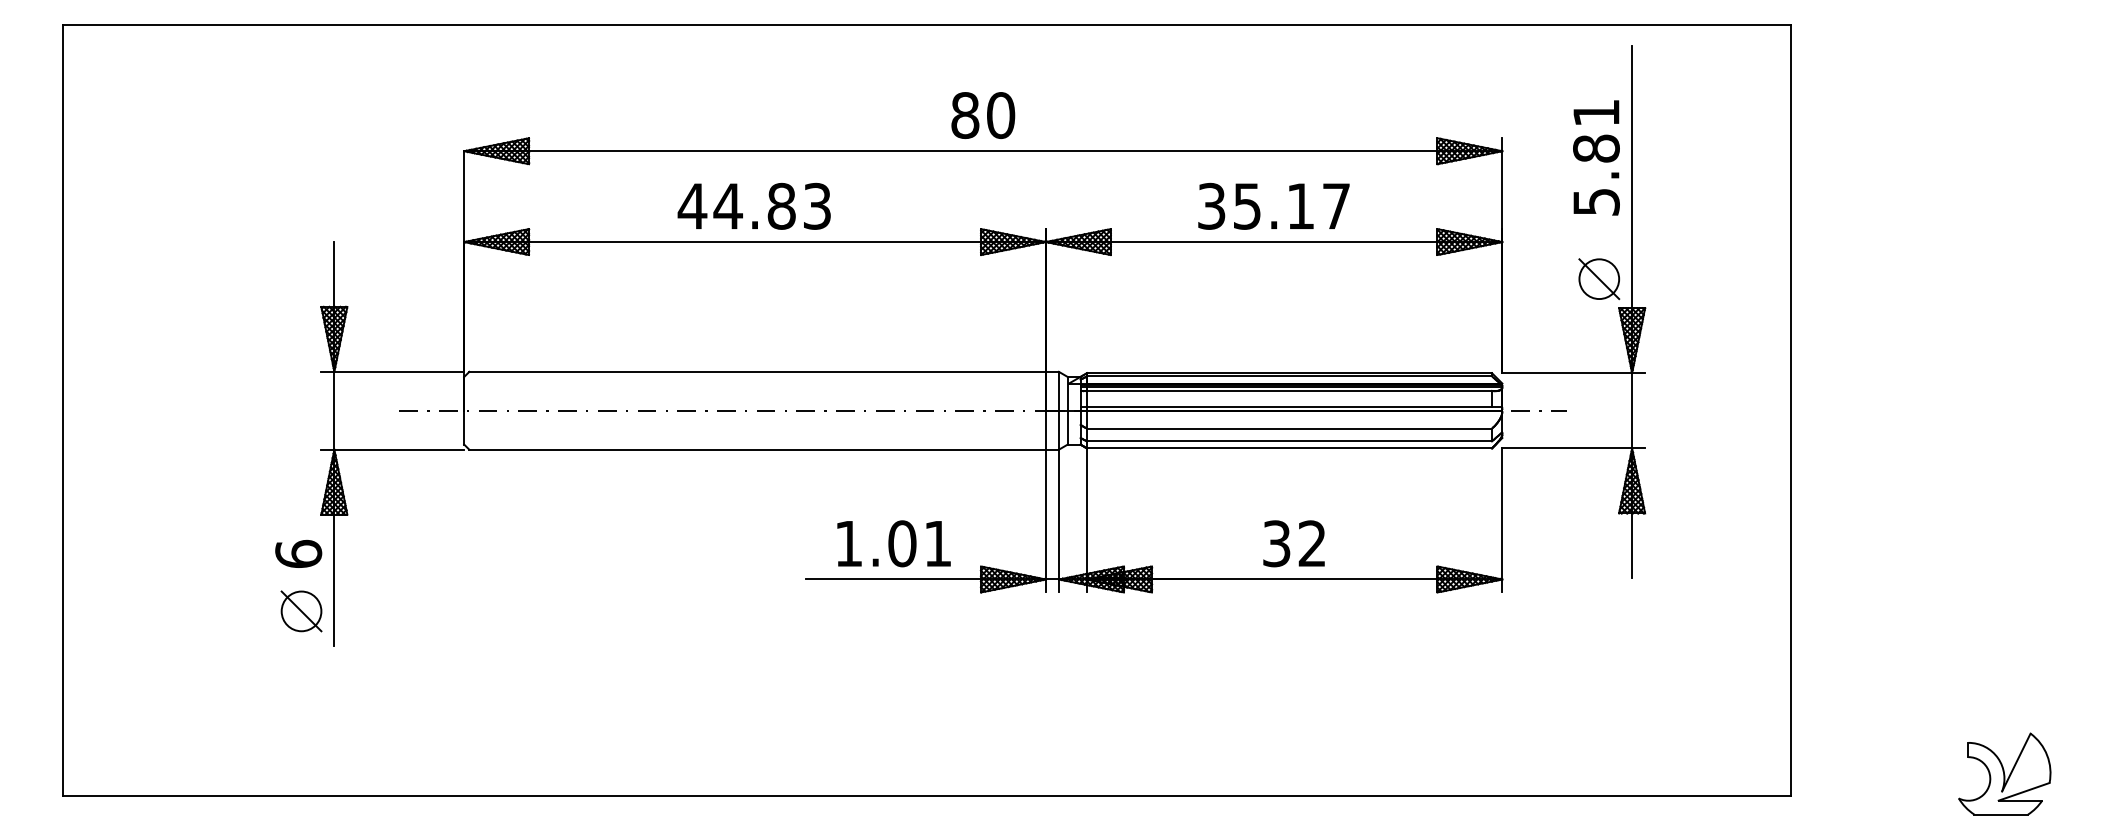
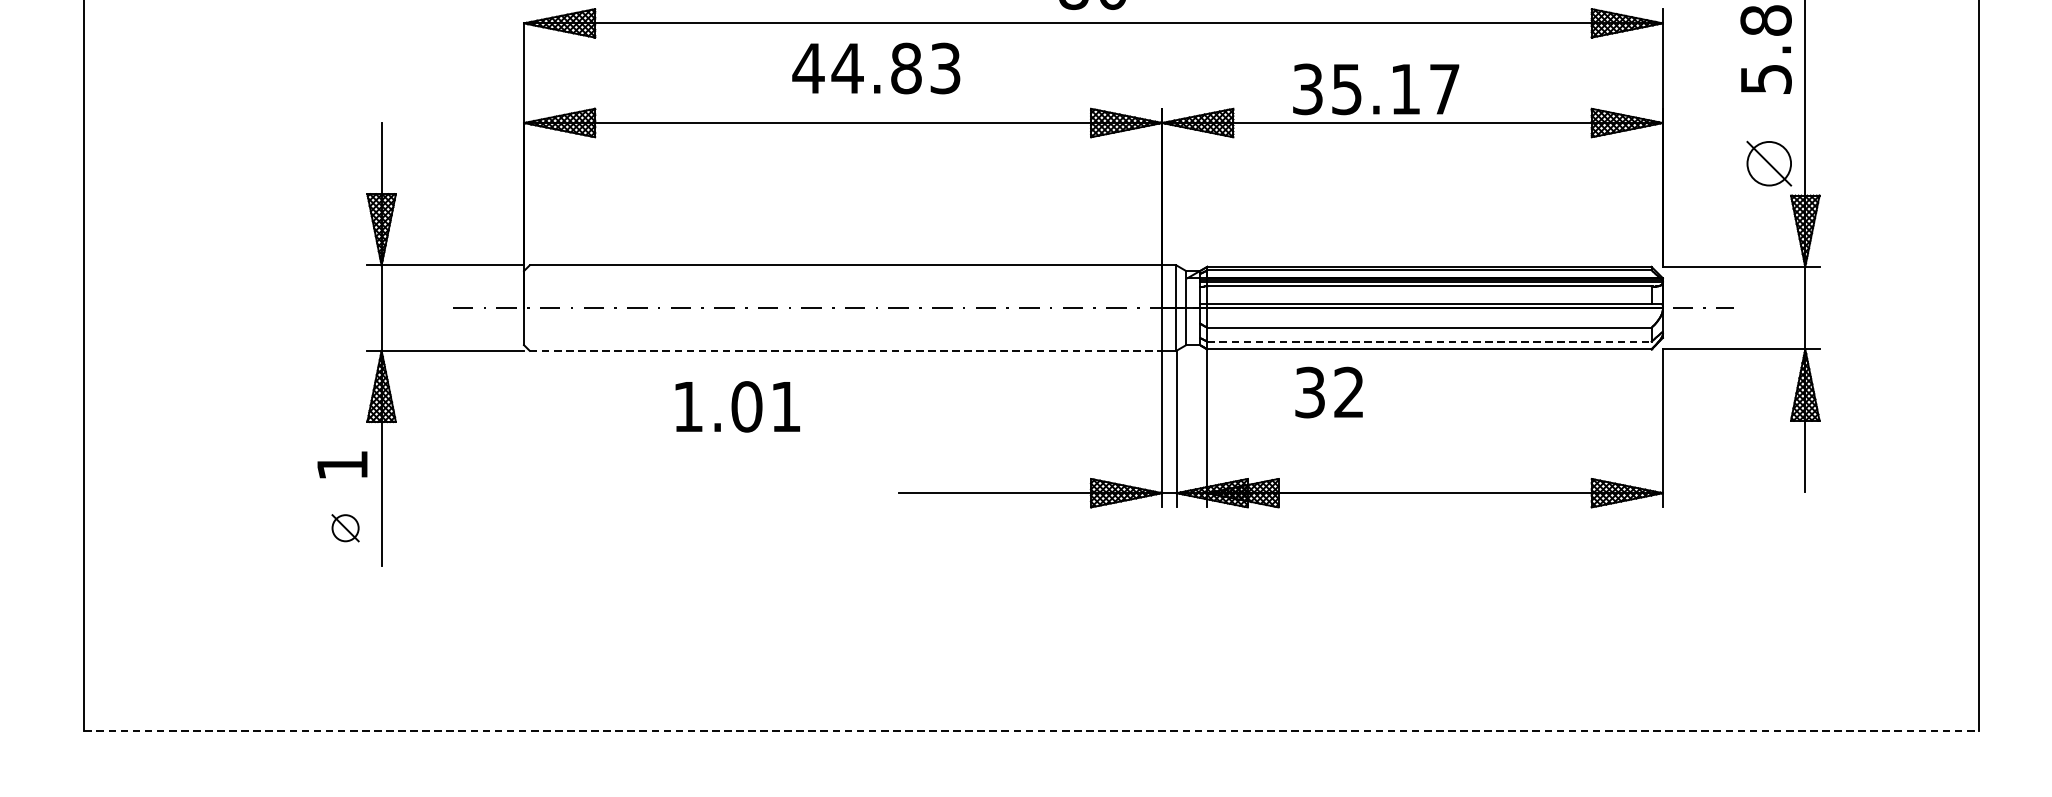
text: (753, 205) -> (875, 67), moved
text: (1273, 205) -> (1375, 88), moved
line: (1290, 441) -> (1430, 341), solid -> dashed
line: (758, 449) -> (846, 350), solid -> dashed
text: (893, 543) -> (737, 406), moved
text: (1293, 543) -> (1328, 392), moved
text: (298, 553) -> (342, 464), 6 -> 1
part: (301, 611) -> (345, 528), size x0.6
line: (927, 796) -> (1032, 731), solid -> dashed

